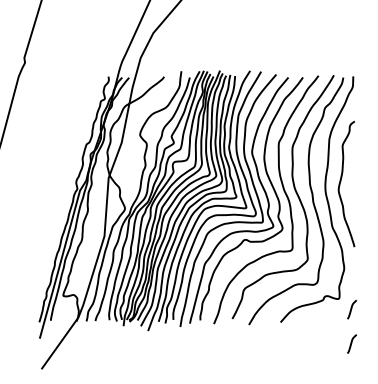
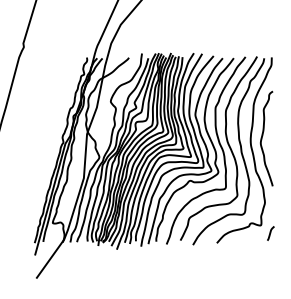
curve: (351, 343) -> (270, 259), removed

